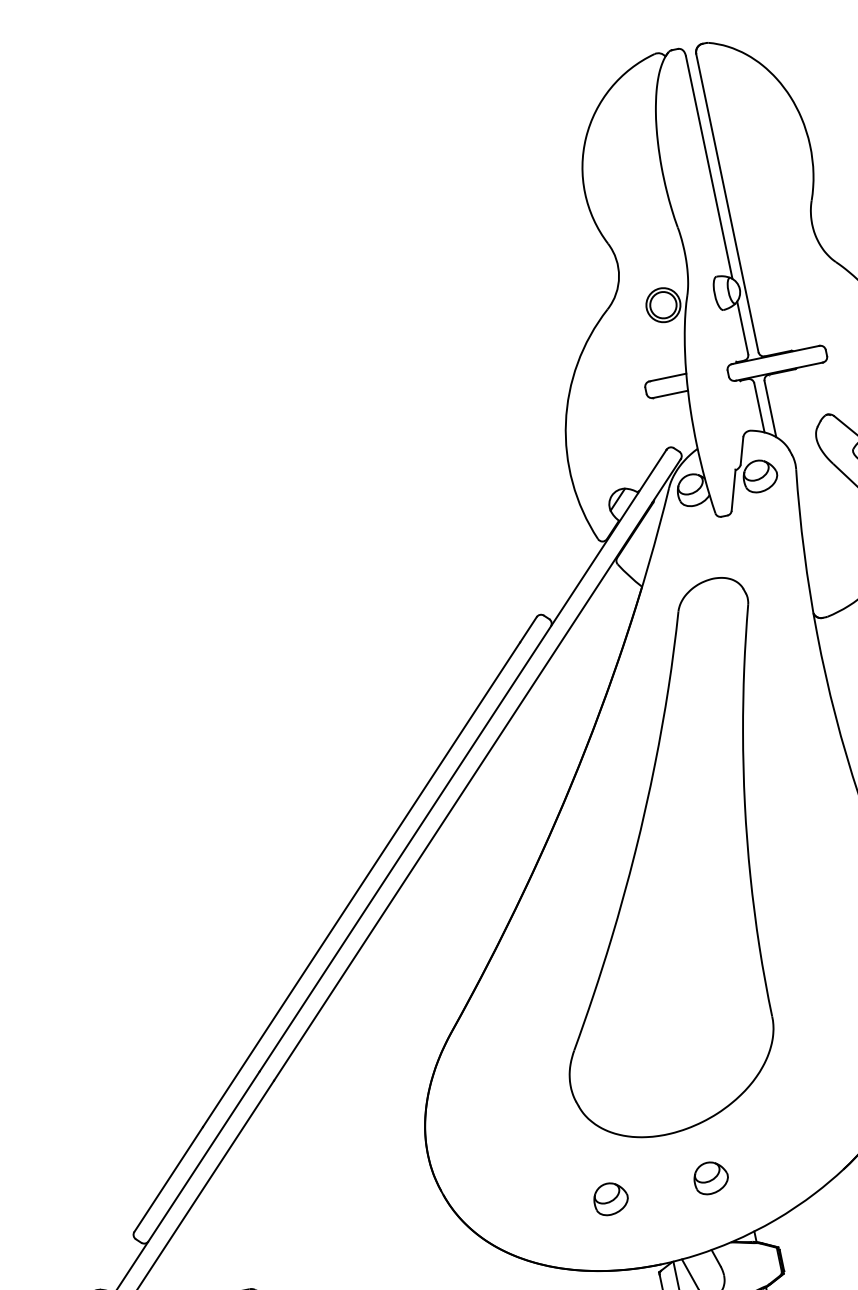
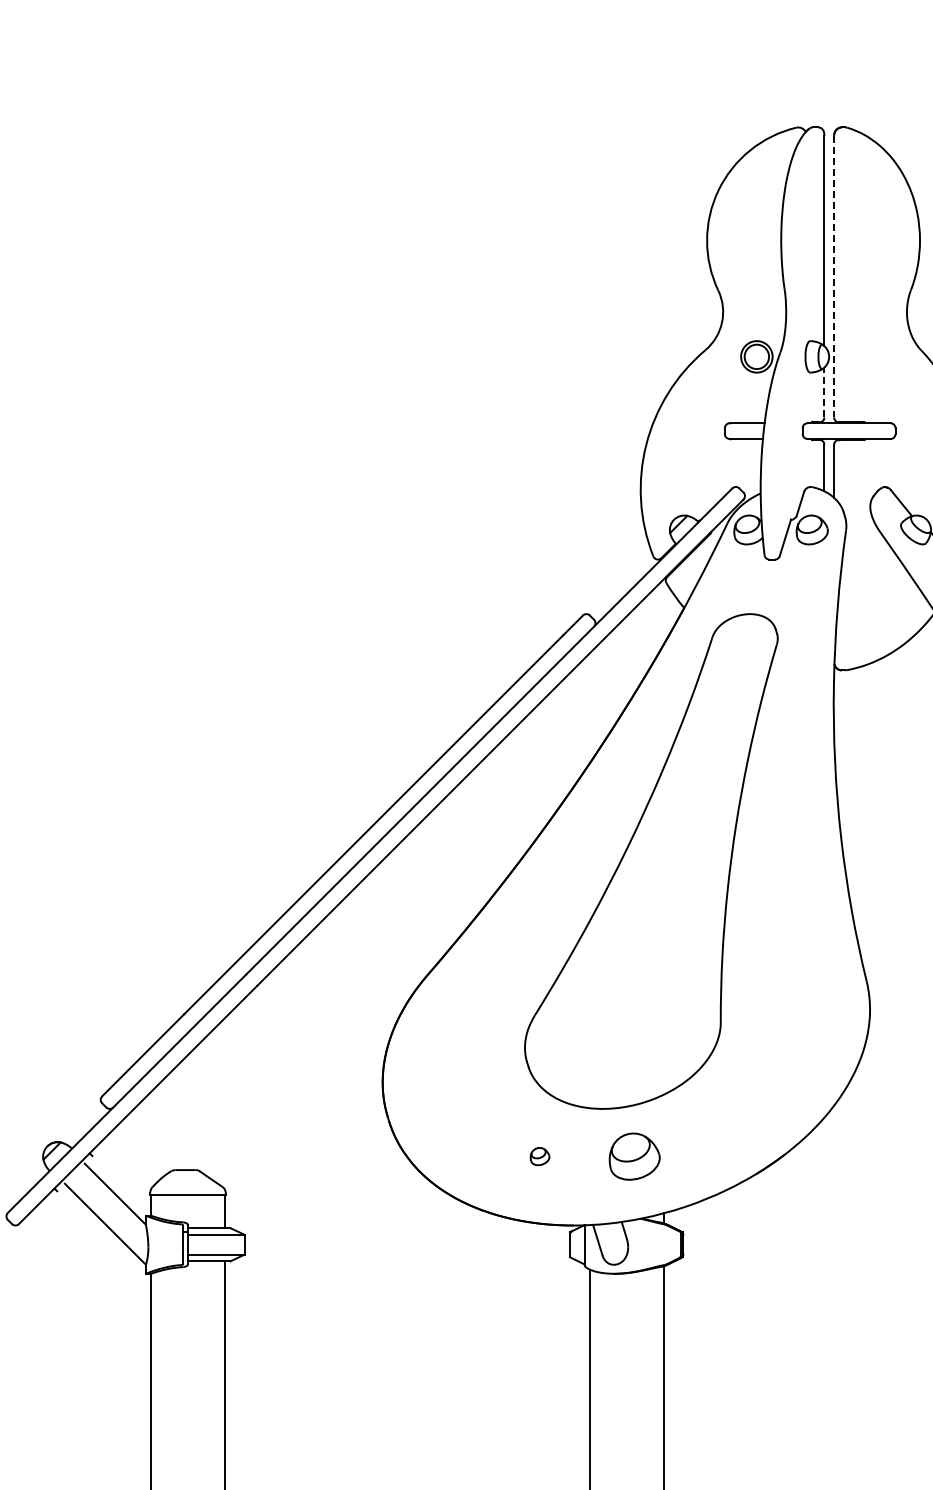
line: (727, 203) -> (834, 276), solid -> dashed
line: (742, 327) -> (824, 392), solid -> dashed
part: (710, 1177) -> (634, 1156), size x1.6
part: (610, 1198) -> (539, 1156), size x0.6

